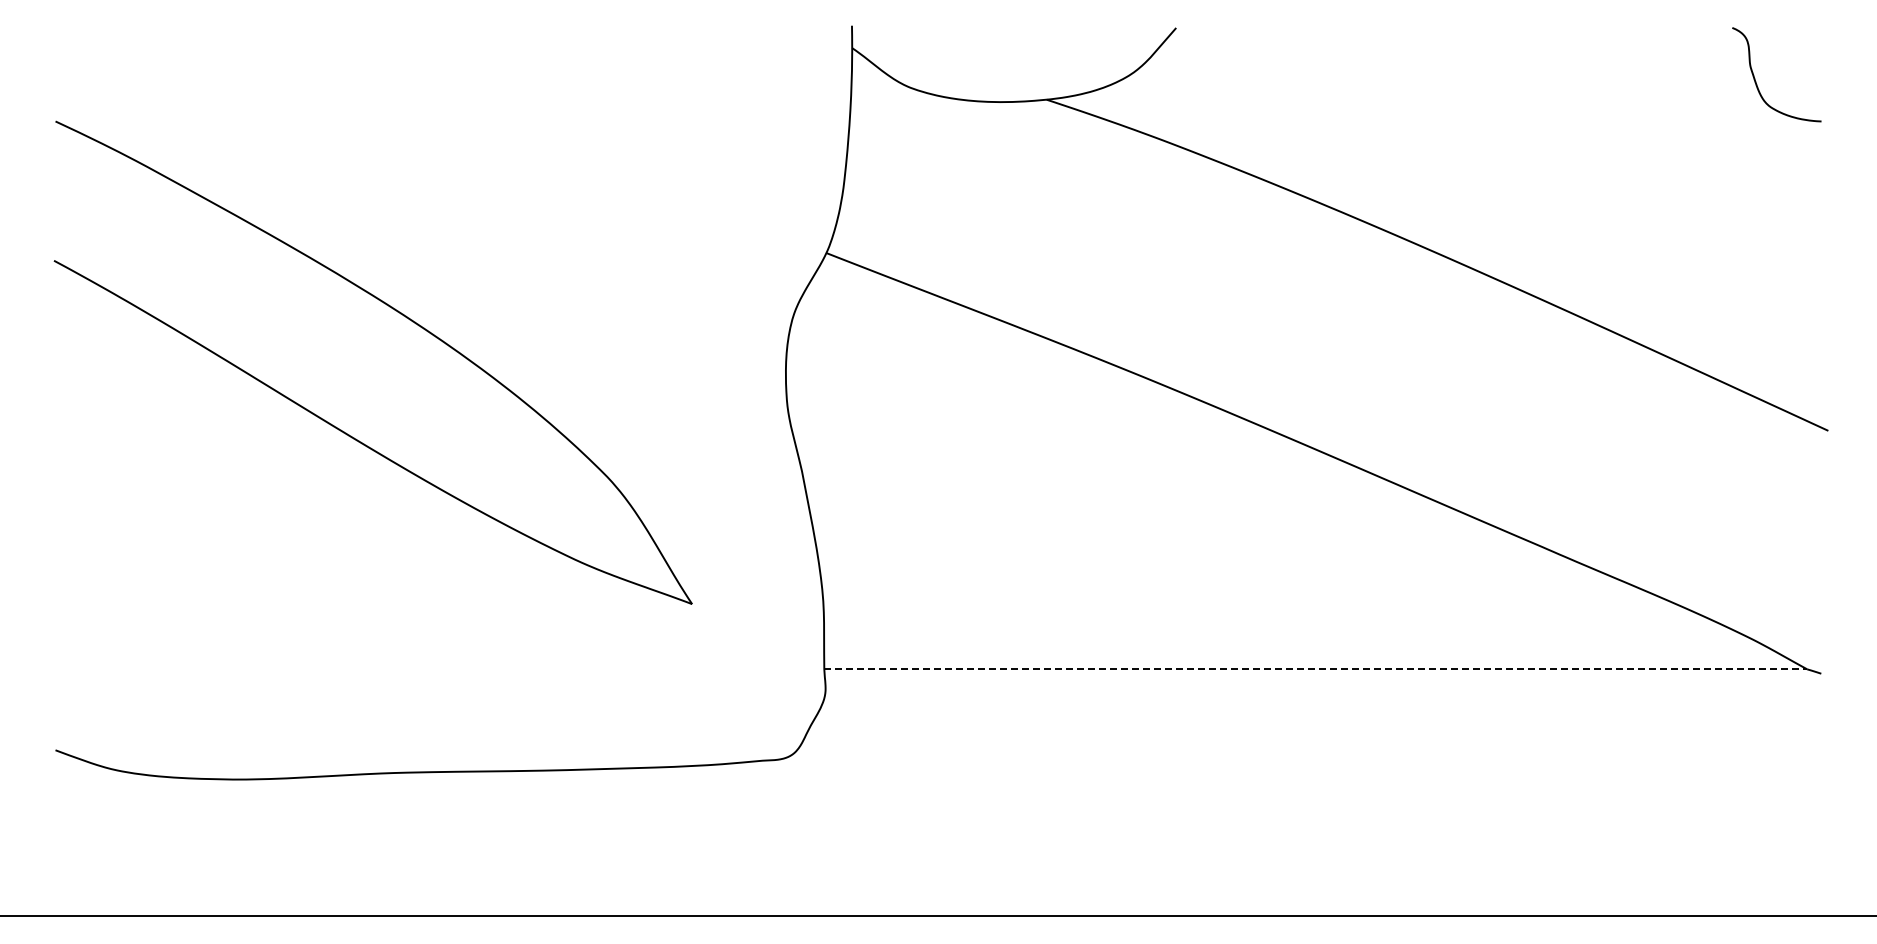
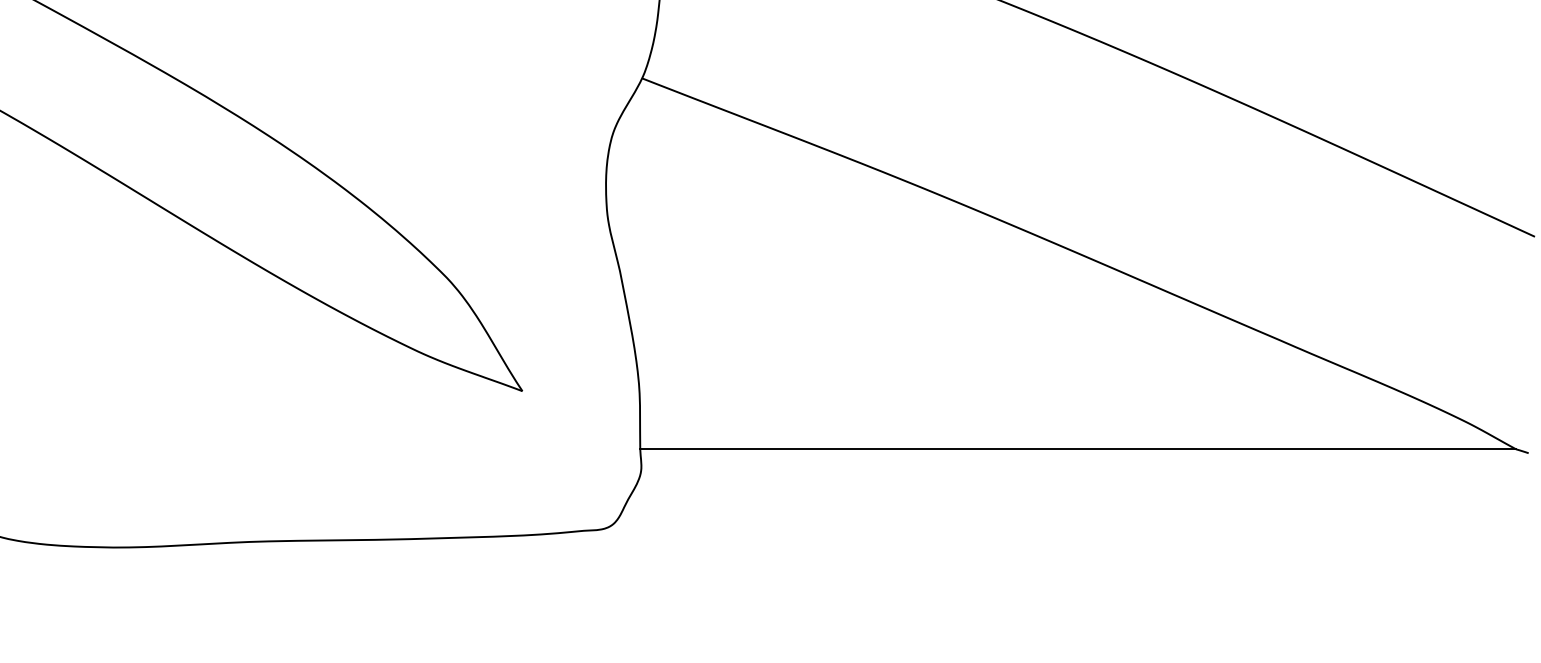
line: (1316, 669) -> (1078, 449), dashed -> solid

